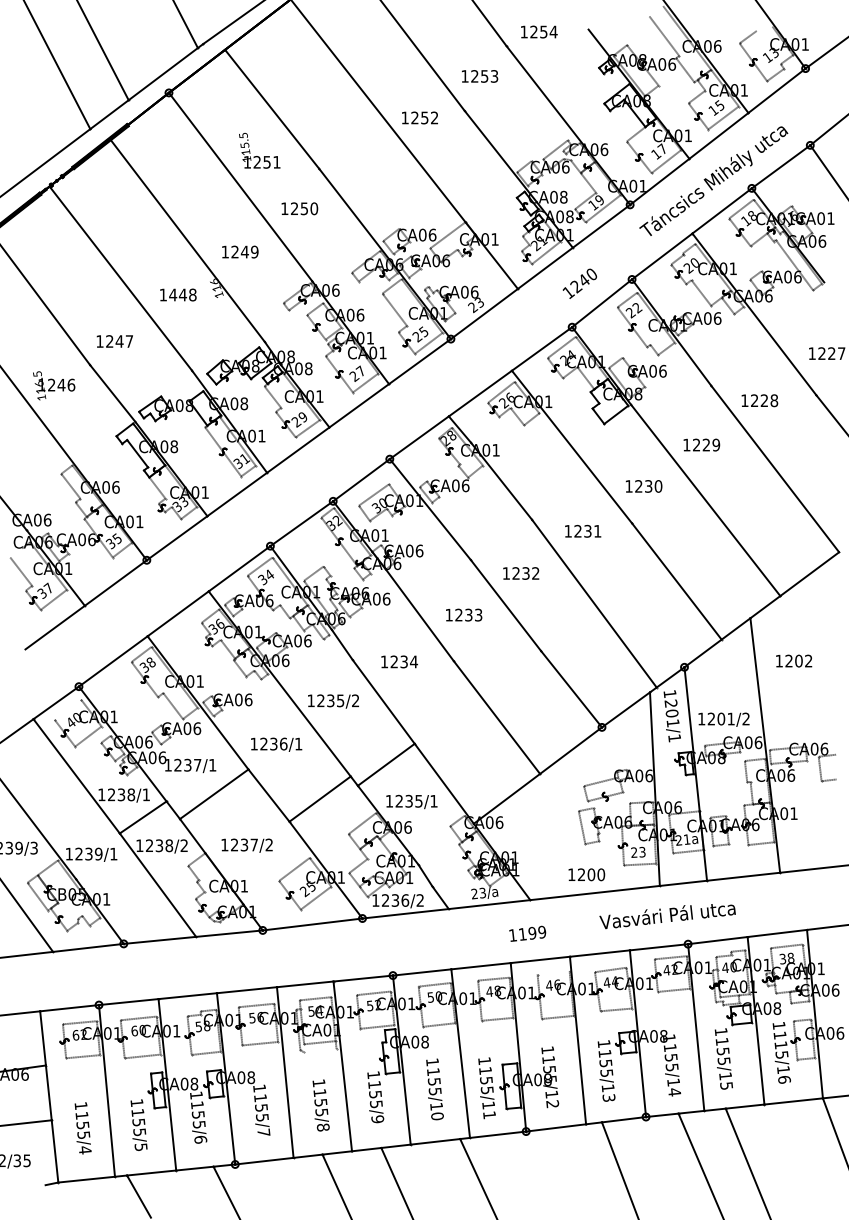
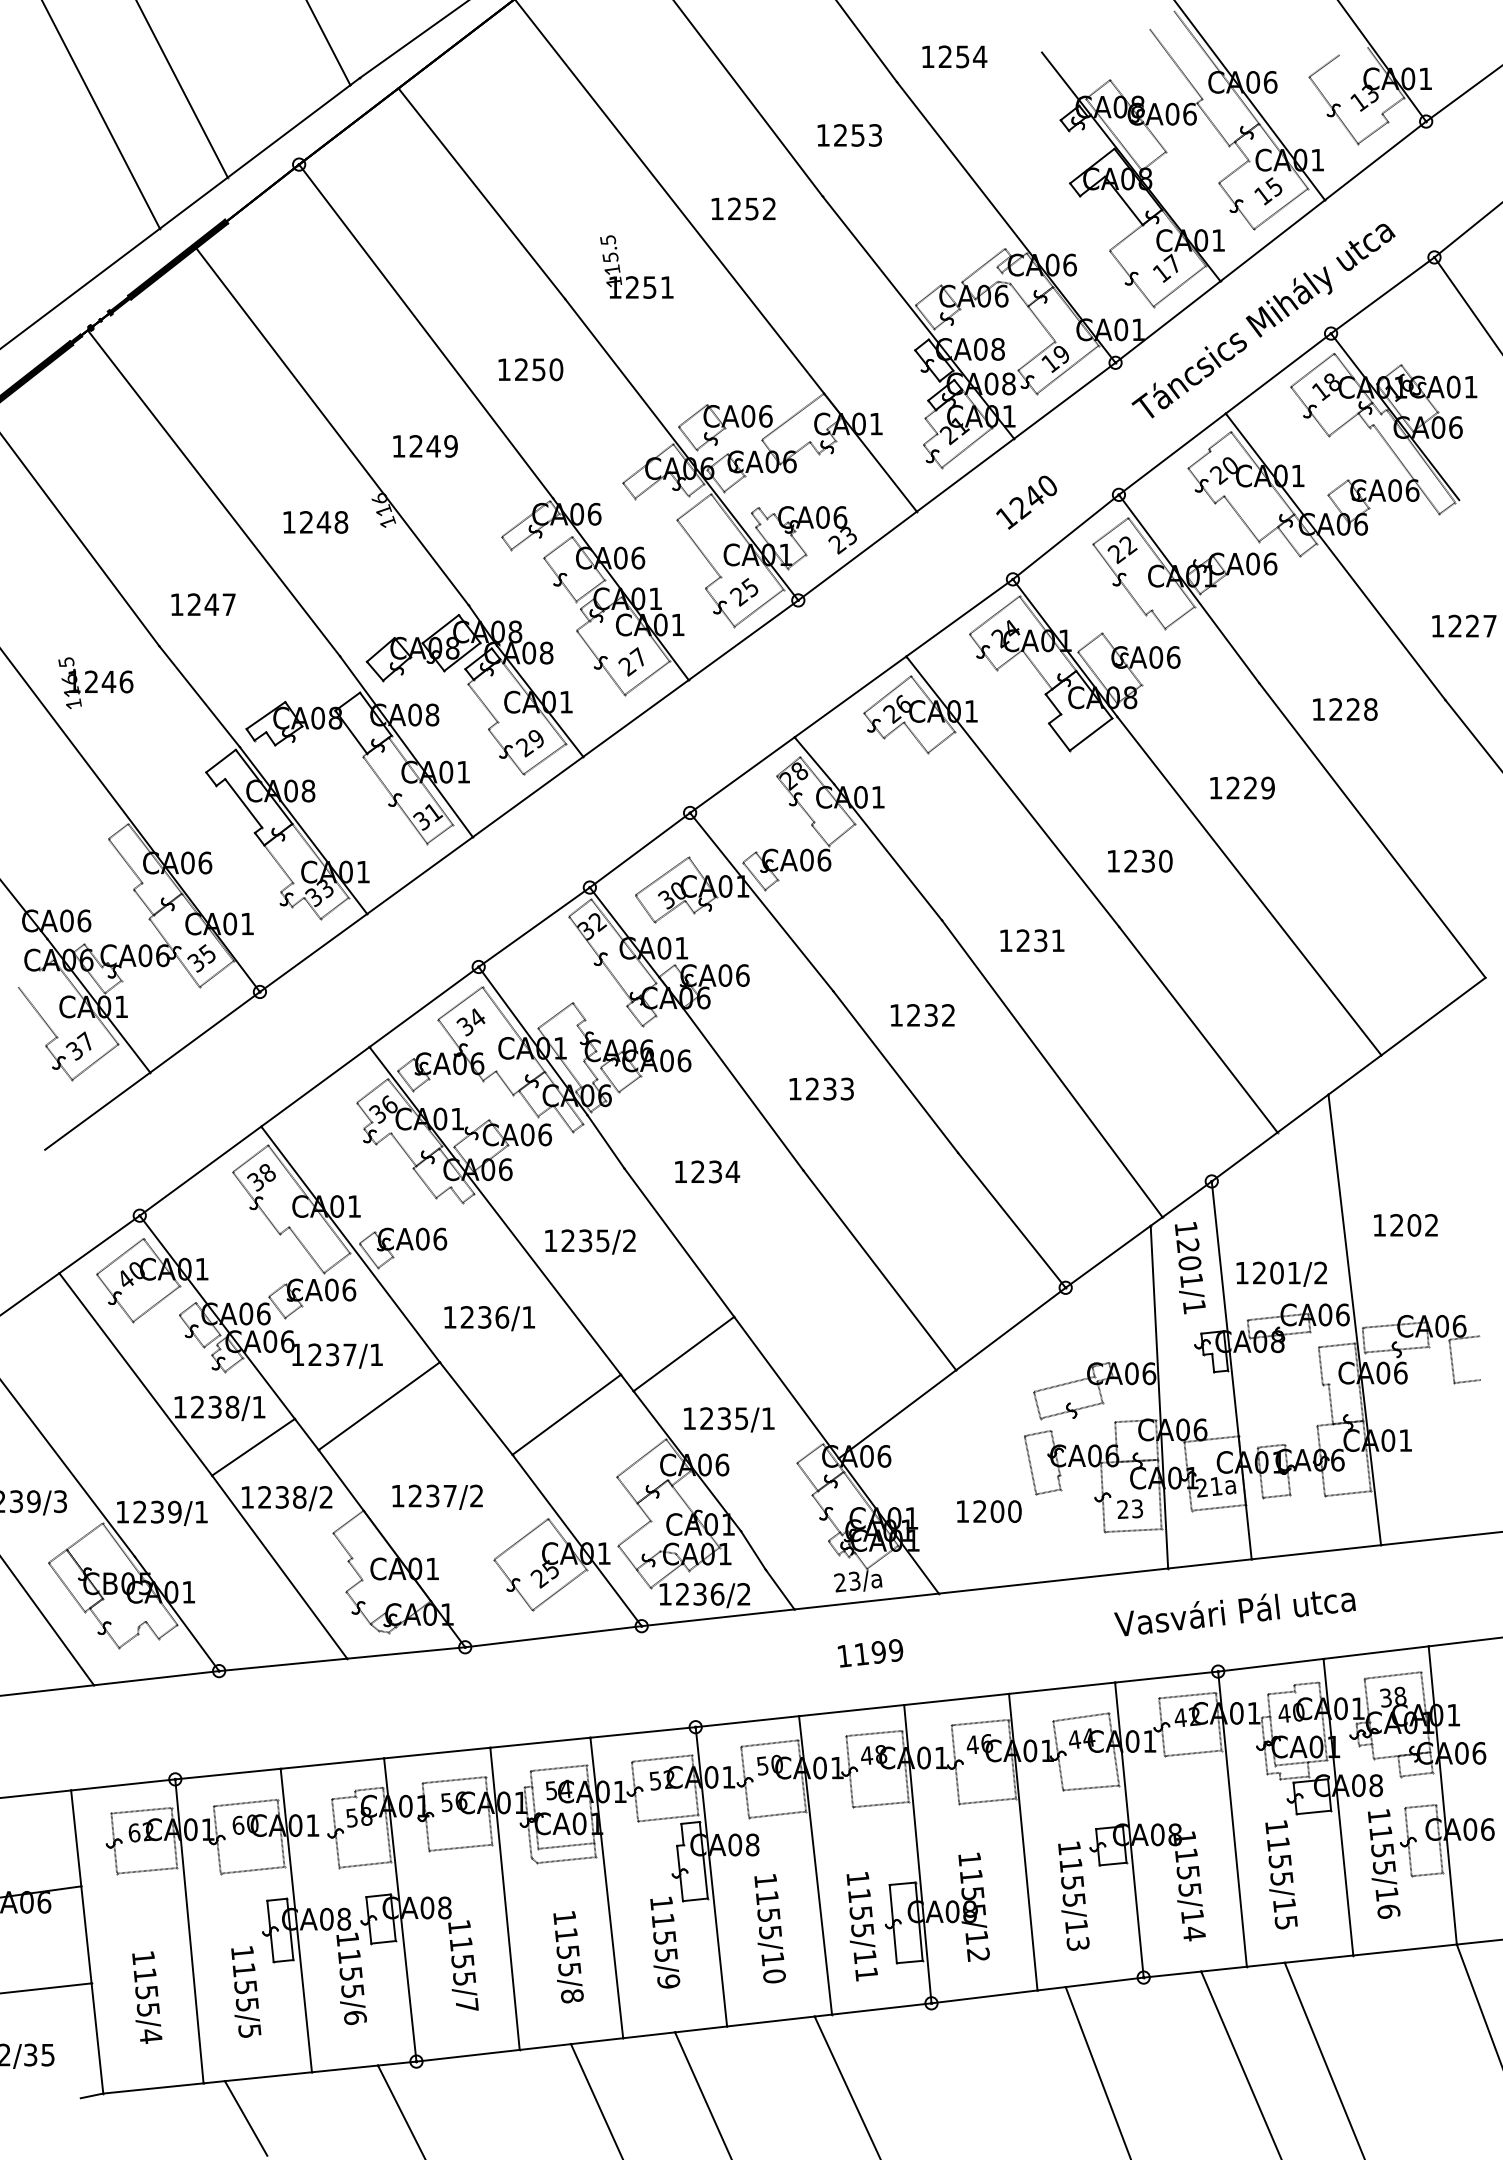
text: (259, 150) -> (636, 266), moved
text: (173, 294) -> (307, 521), 1448 -> 1248
text: (794, 660) -> (1406, 1224), moved
line: (67, 709) -> (119, 1256), added
text: (586, 874) -> (988, 1511), moved
text: (667, 916) -> (1234, 1613), moved
text: (527, 933) -> (870, 1652), moved
line: (553, 972) -> (979, 1721), added
text: (780, 1045) -> (1381, 1850), 1115/16 -> 1155/16
line: (319, 1050) -> (565, 1859), added

